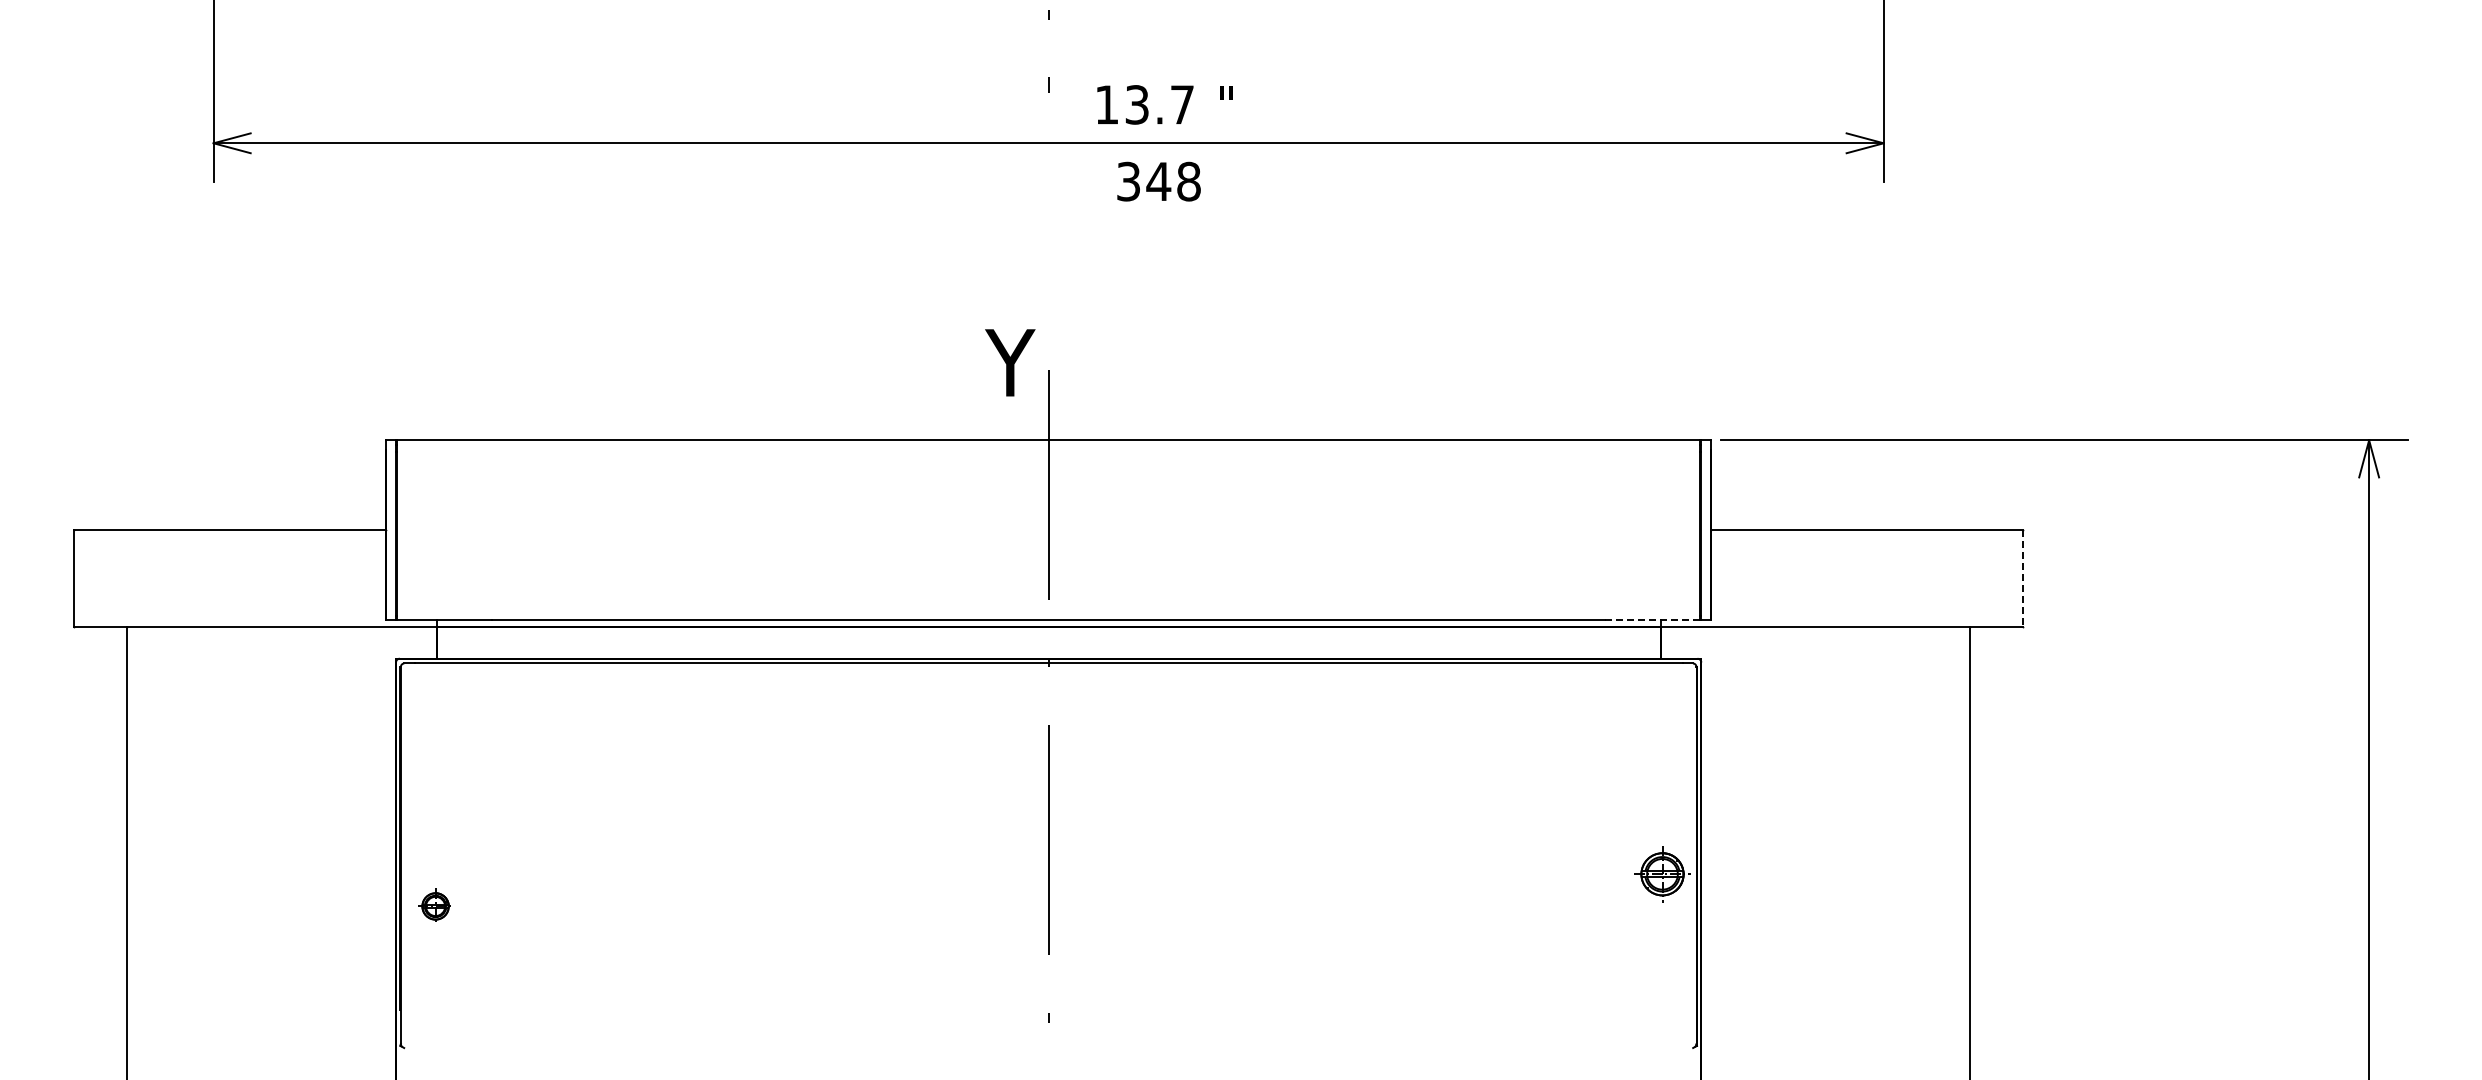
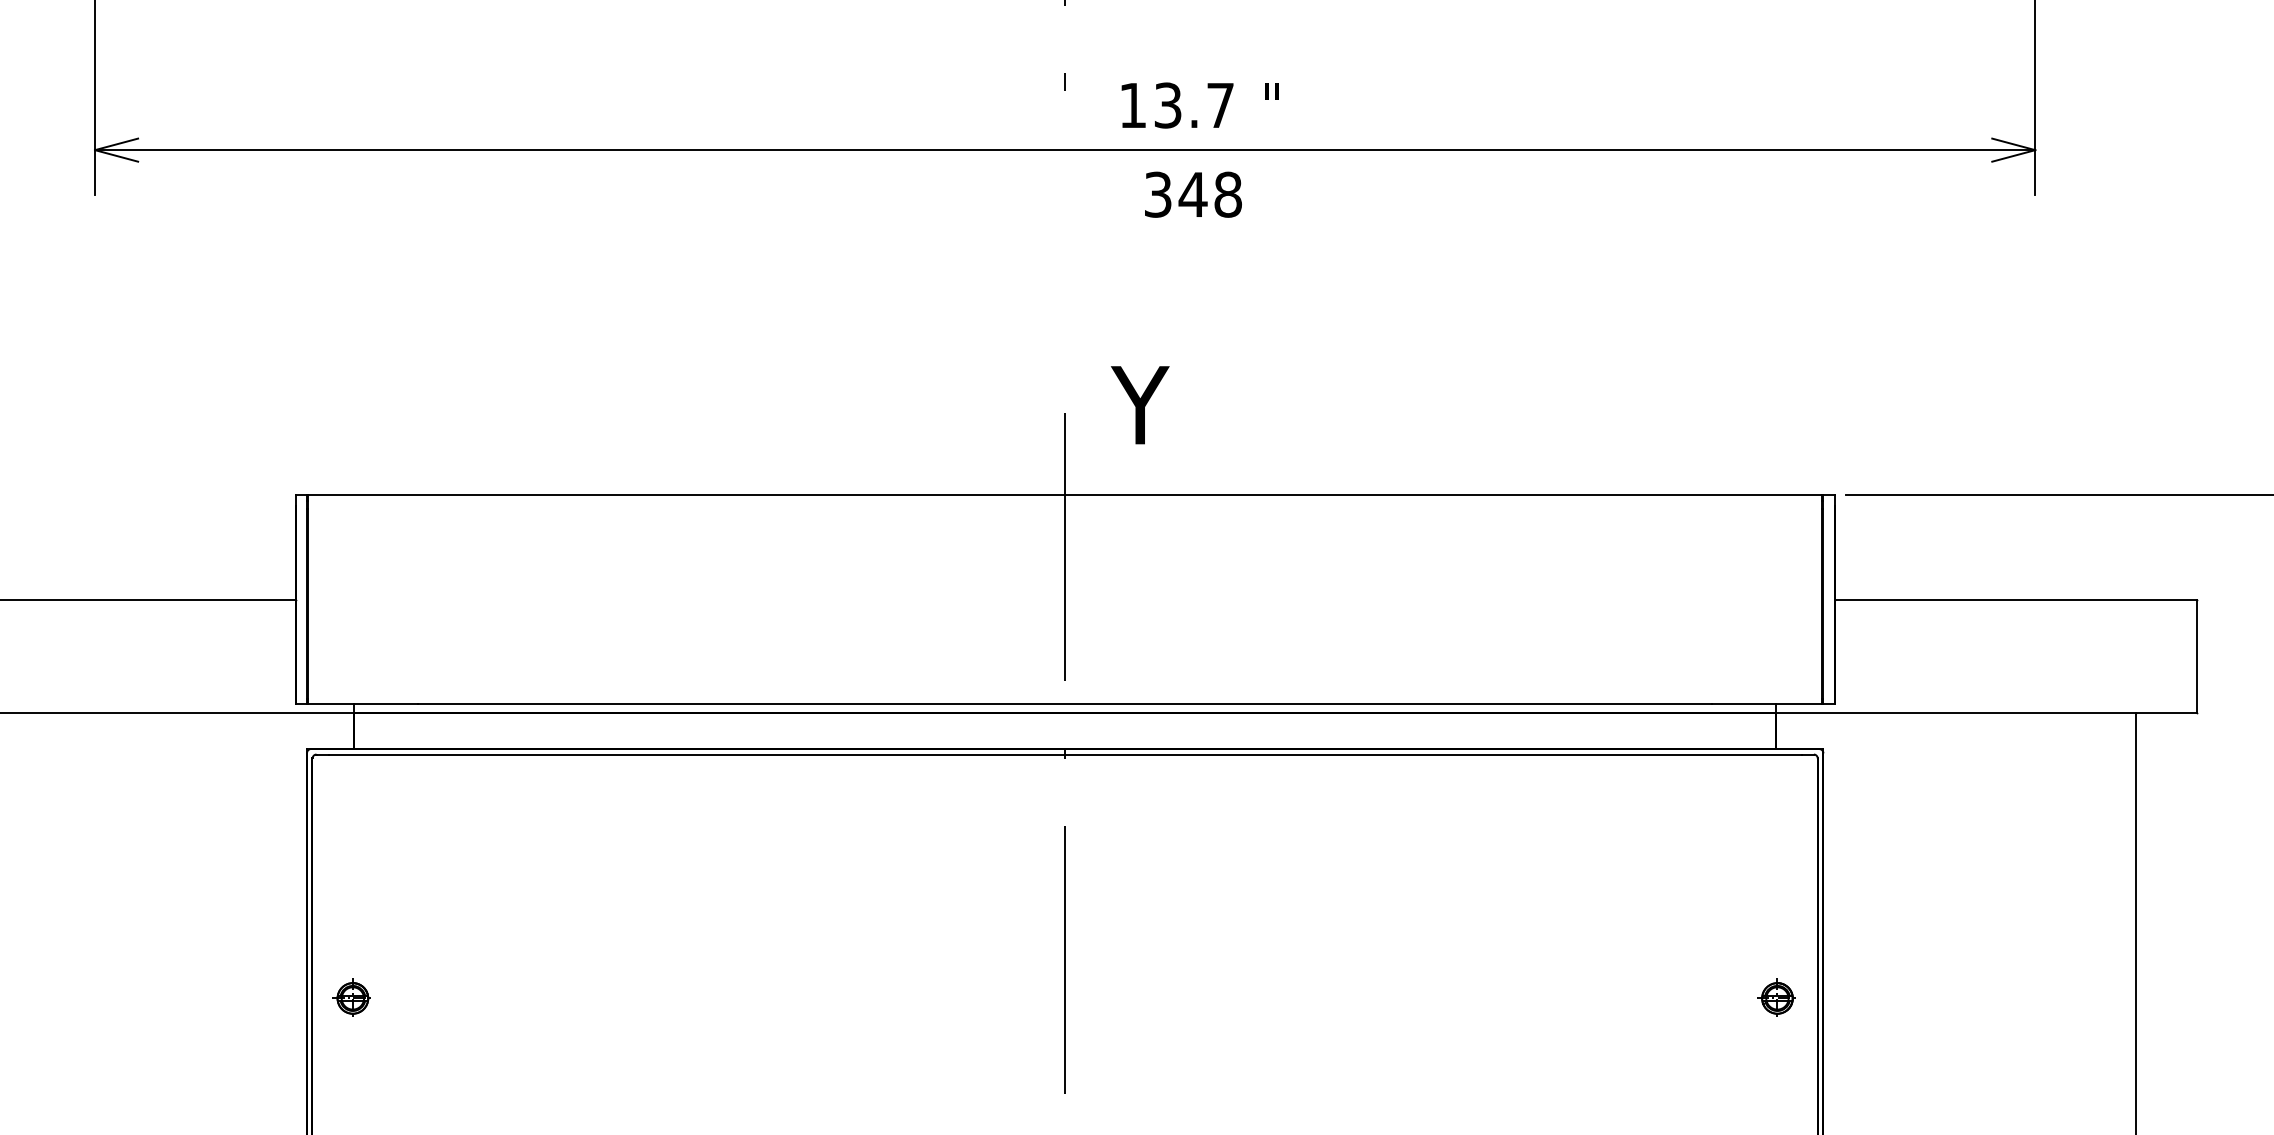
text: (1010, 362) -> (1140, 404), moved
line: (2022, 578) -> (2196, 655), dashed -> solid
line: (1653, 620) -> (1767, 704), dashed -> solid
part: (1660, 871) -> (1776, 996), size x0.62
part: (434, 904) -> (351, 996), moved

